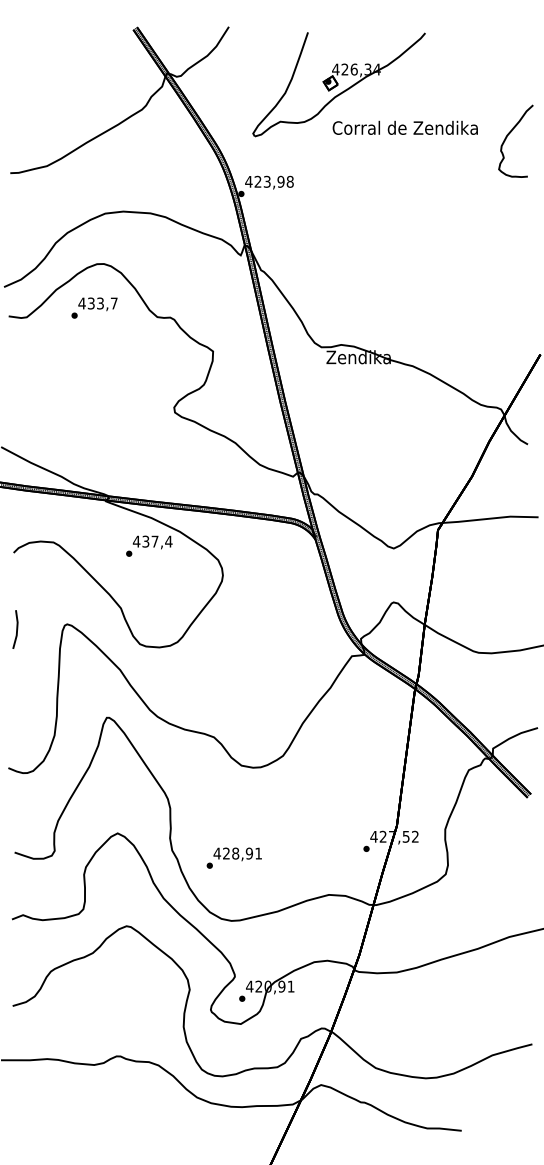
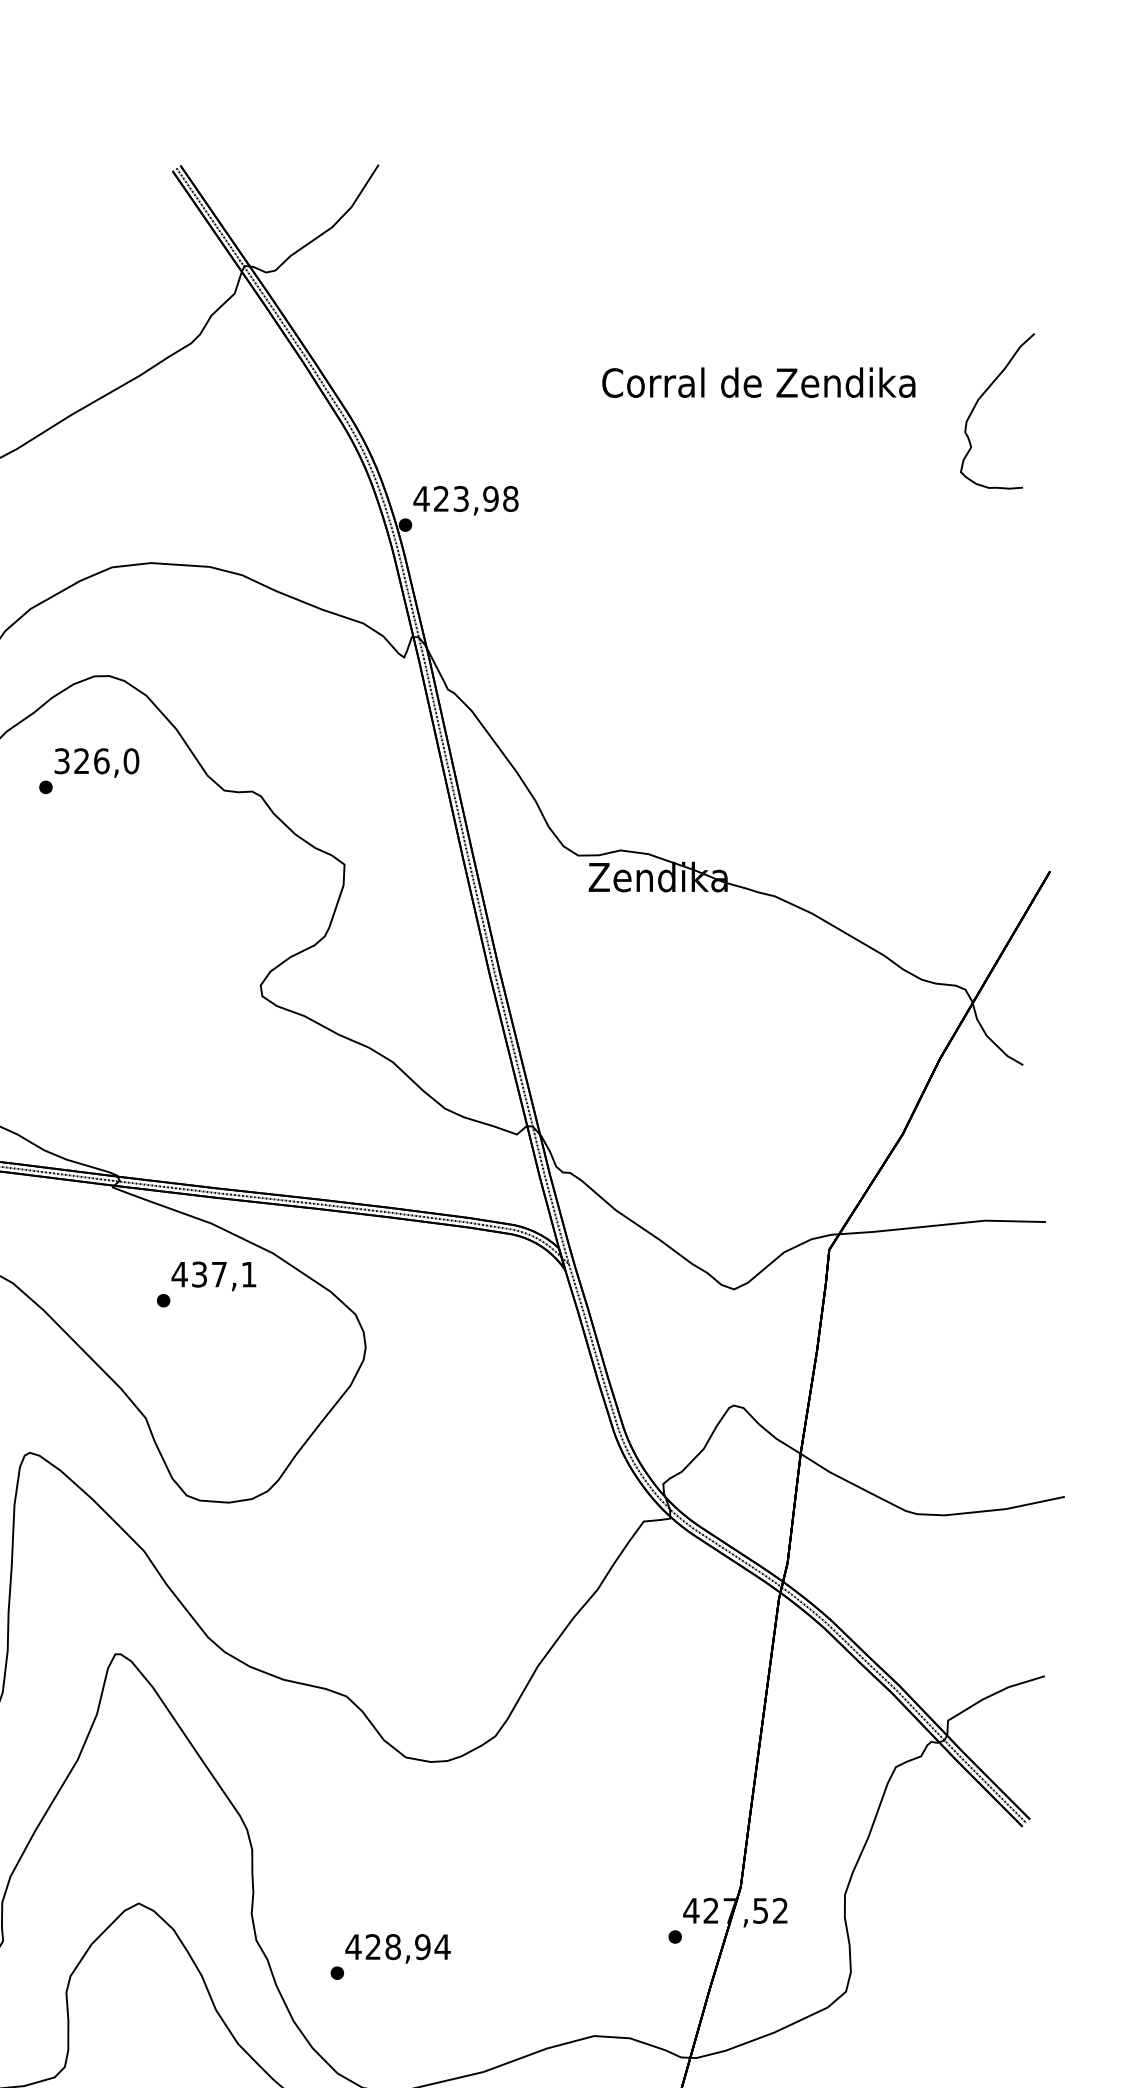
part: (338, 84) -> (614, 289), removed
text: (97, 303) -> (95, 761), 433,7 -> 326,0
text: (168, 541) -> (248, 1274), 437,4 -> 437,1
text: (258, 853) -> (442, 1946), 428,91 -> 428,94

